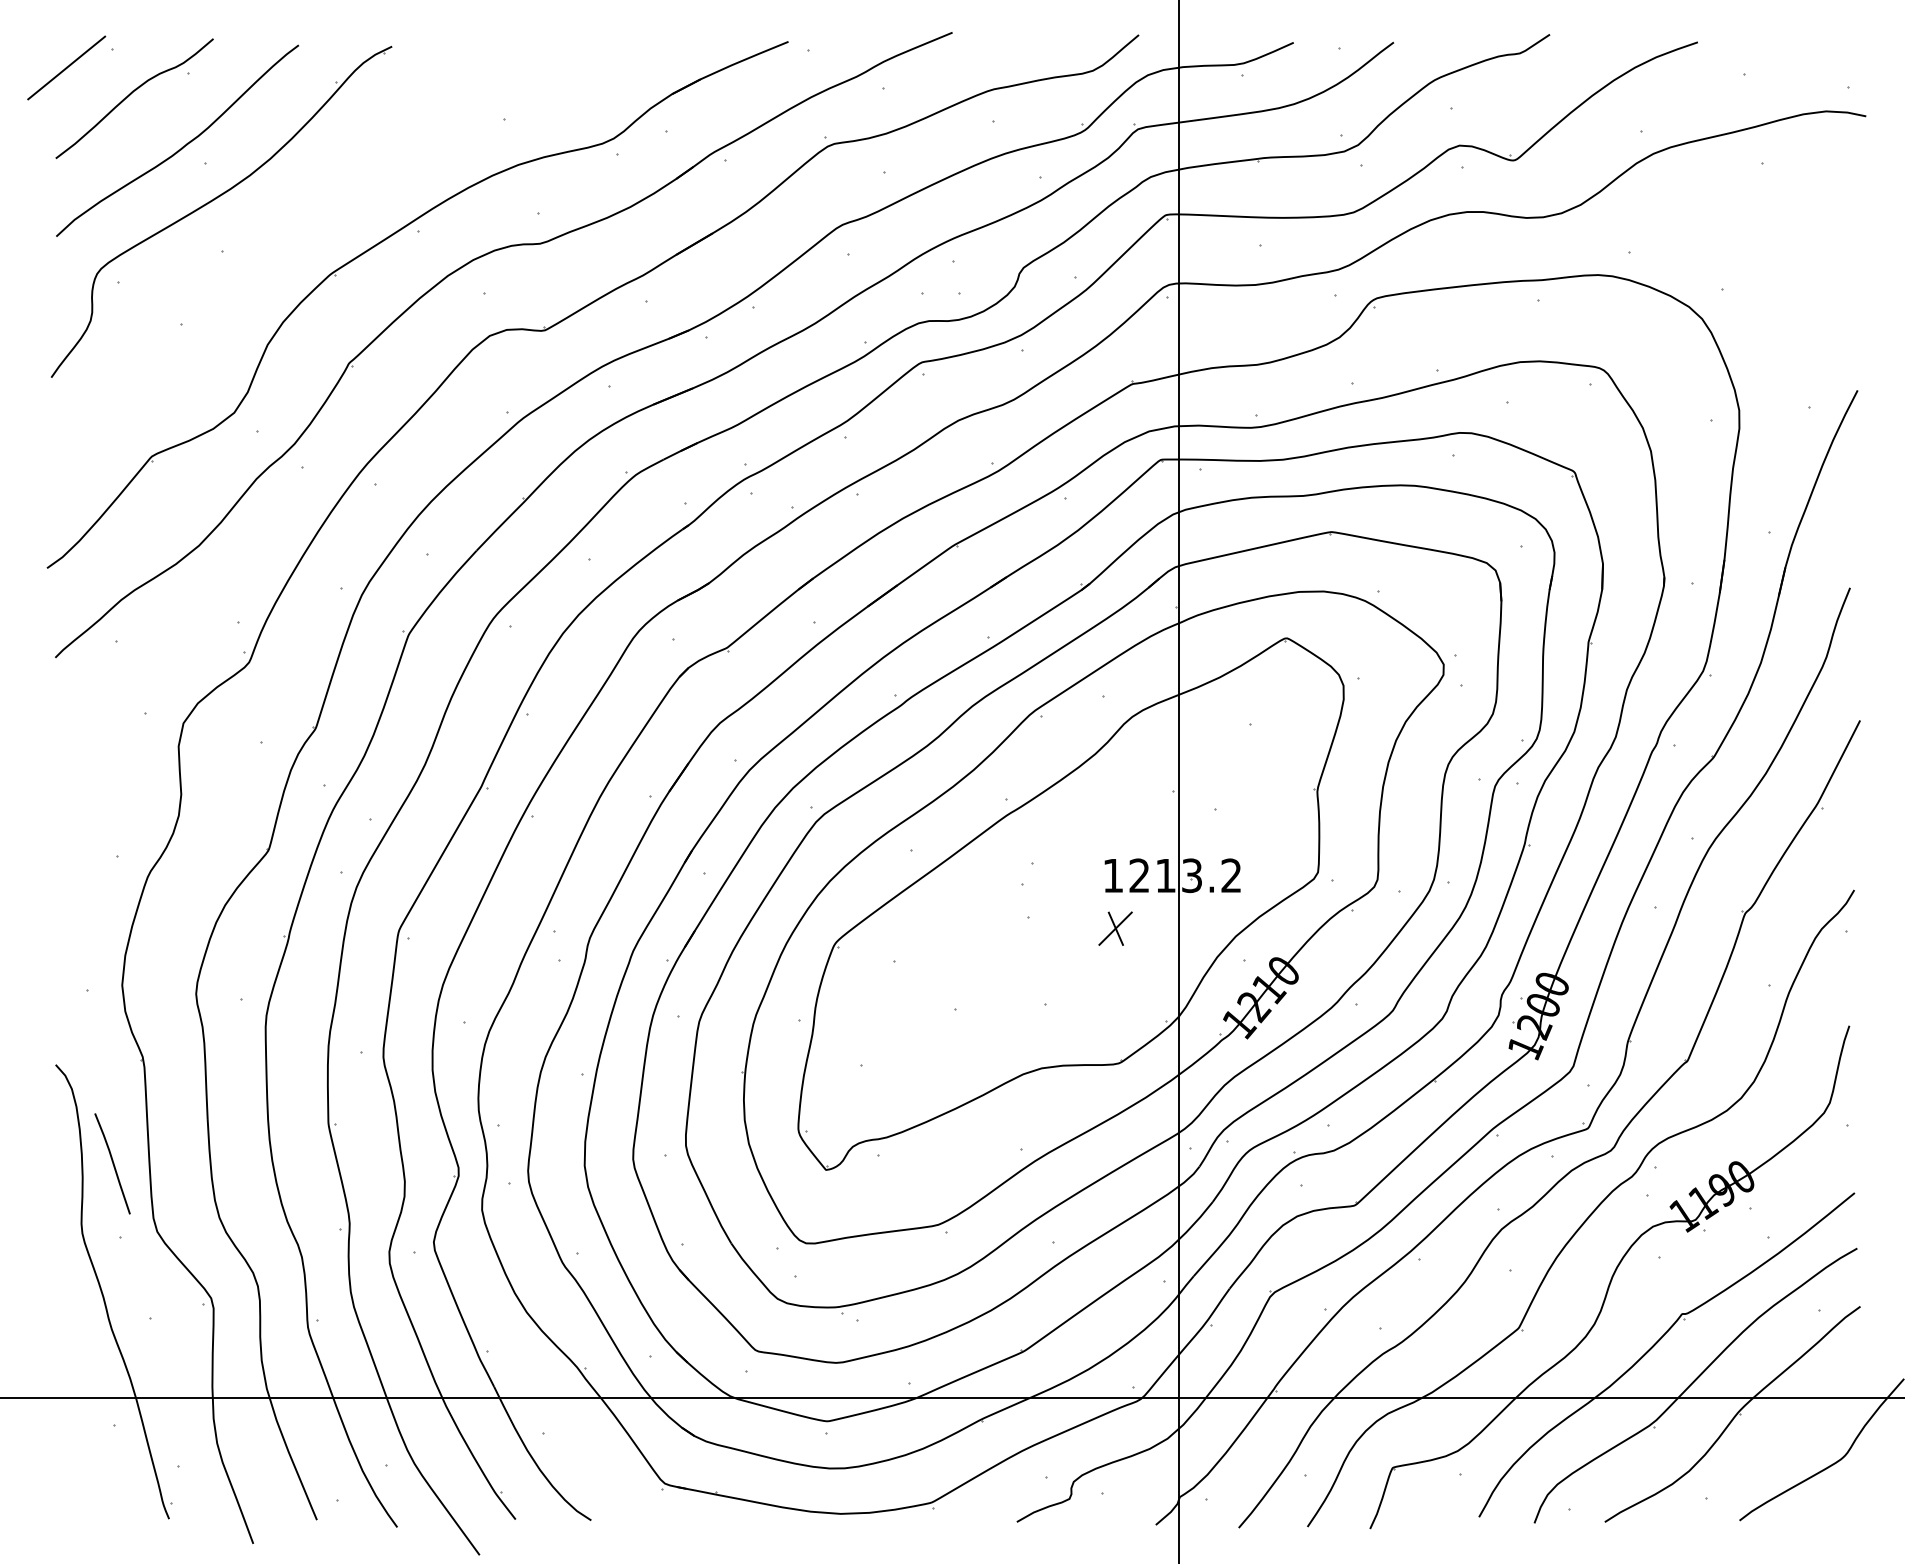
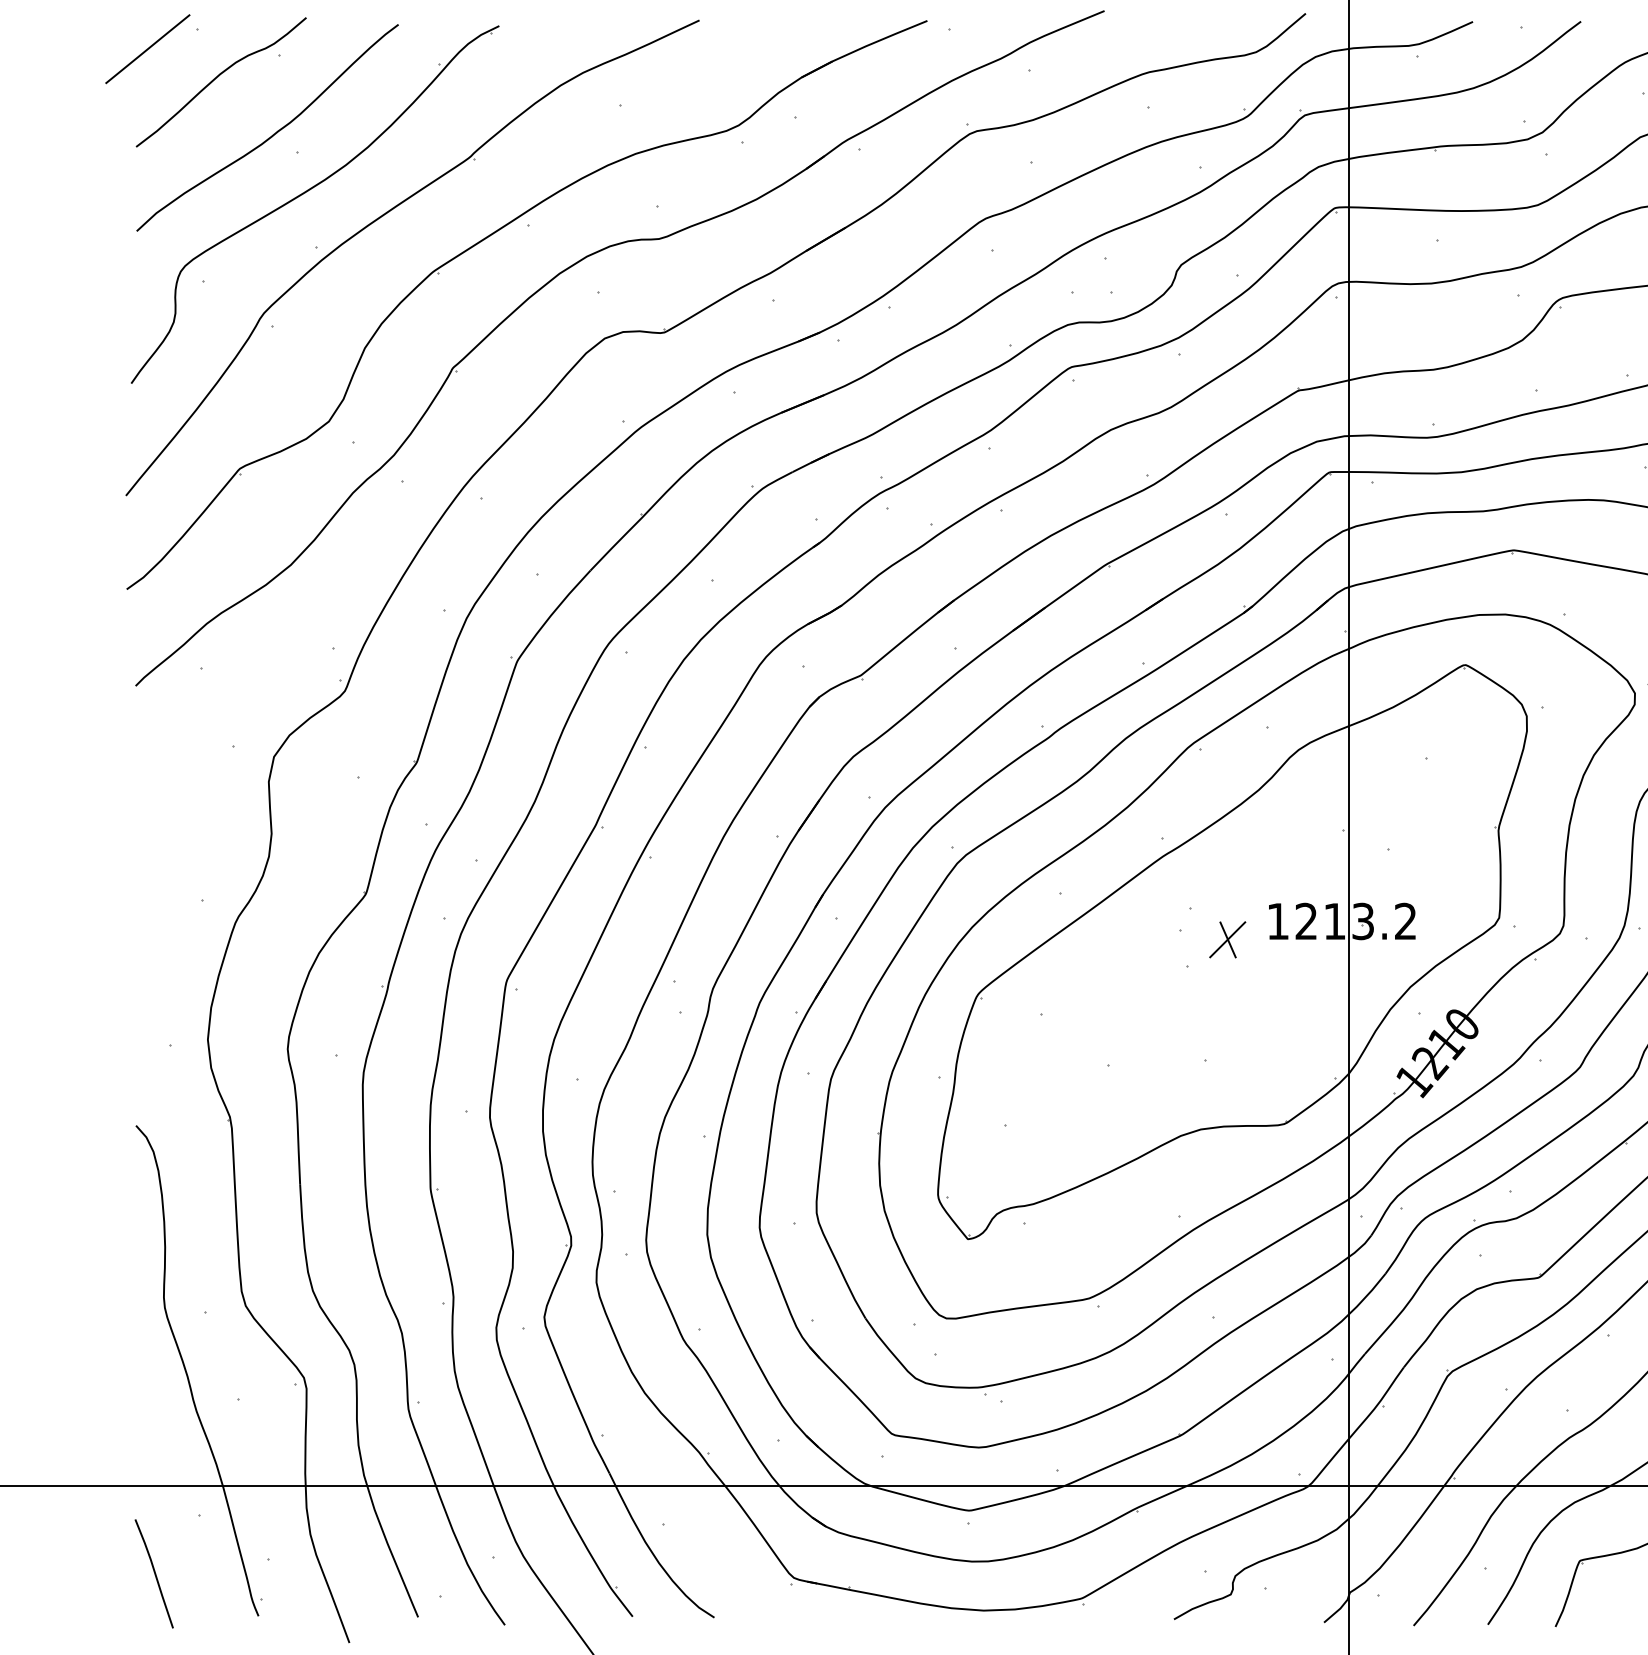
part: (285, 222) -> (384, 216), added
part: (1115, 928) -> (1227, 939), moved
line: (112, 1163) -> (154, 1573), moved

